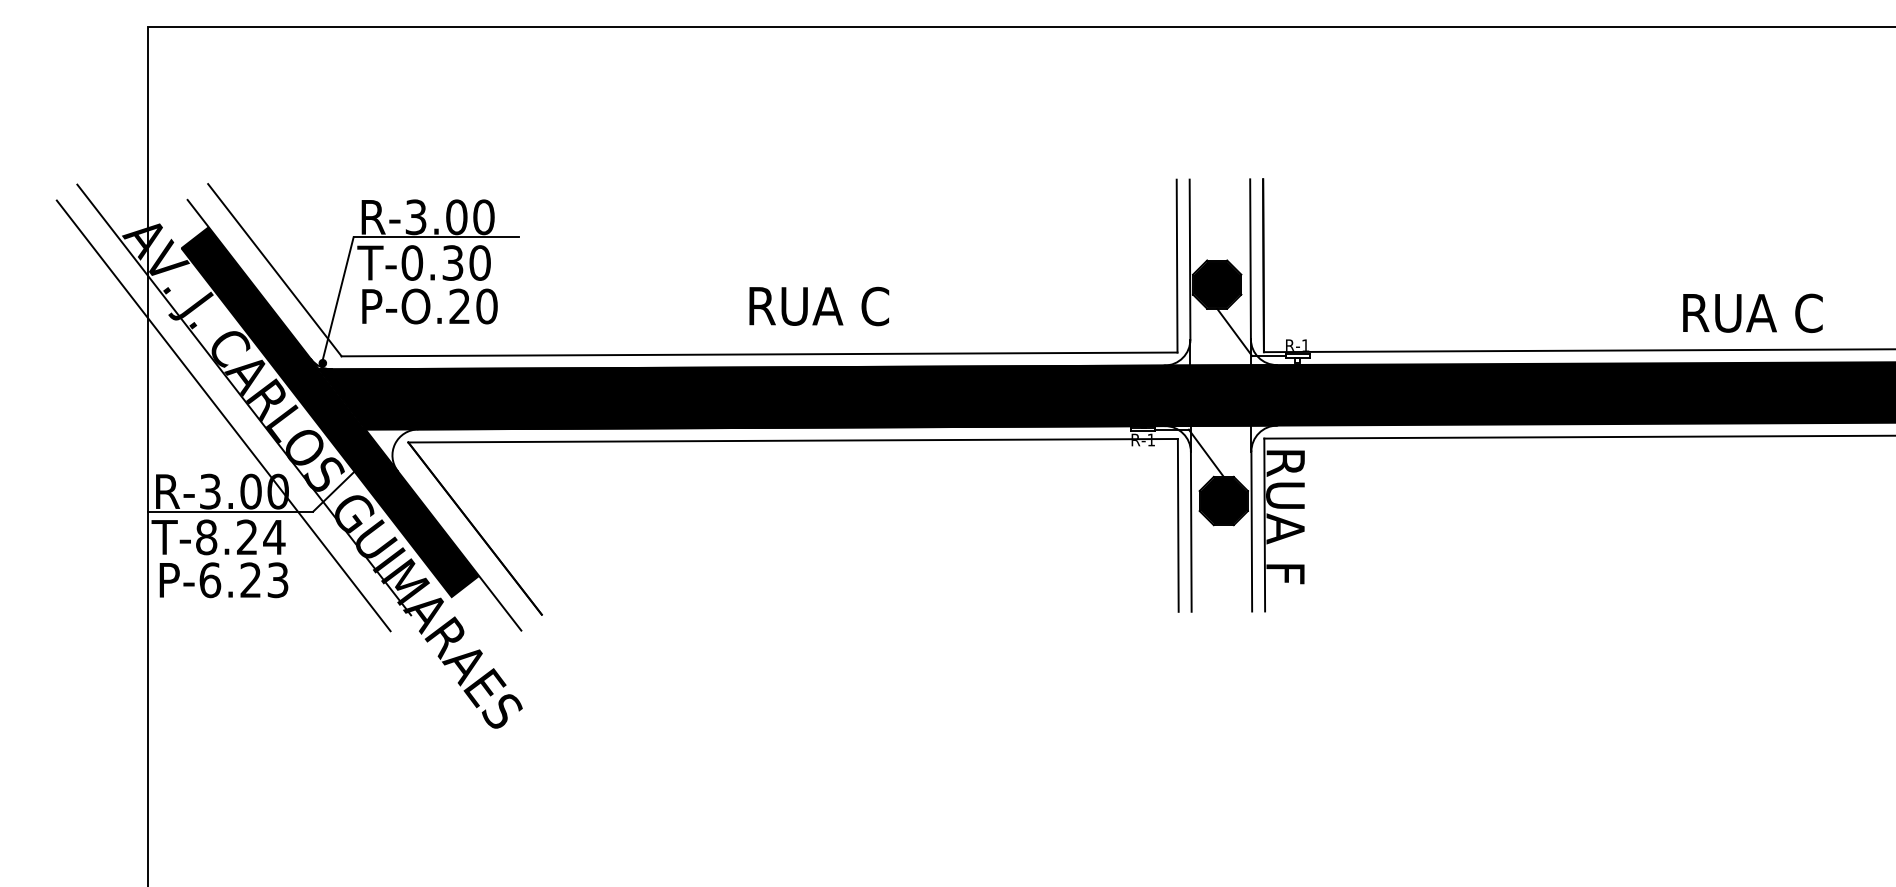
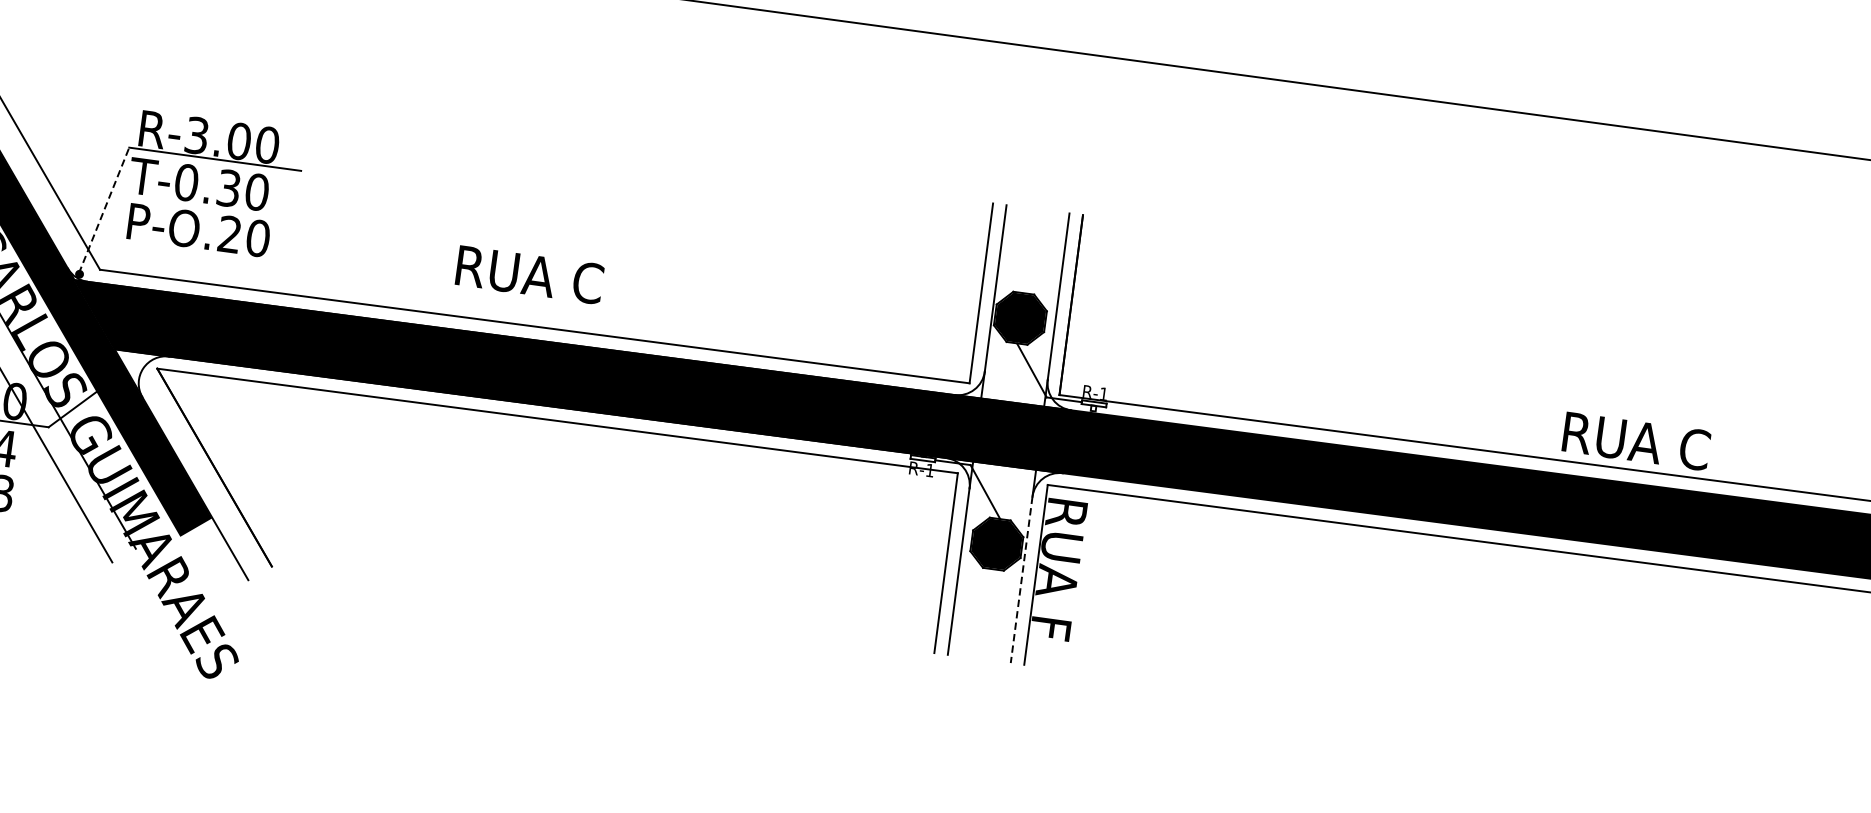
line: (337, 299) -> (103, 210), solid -> dashed
text: (819, 306) -> (530, 275), moved
text: (1752, 313) -> (1636, 441), moved
line: (1251, 531) -> (1021, 579), solid -> dashed

